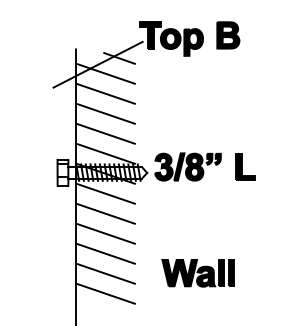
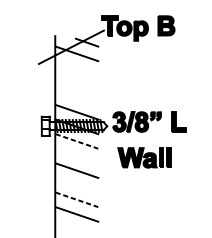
line: (105, 93) -> (76, 68), removed
line: (105, 113) -> (76, 82), removed
line: (105, 133) -> (76, 97), removed
line: (105, 193) -> (76, 141), solid -> dashed
line: (105, 213) -> (76, 155), removed
line: (105, 253) -> (76, 185), removed
line: (105, 273) -> (76, 199), solid -> dashed
part: (197, 273) -> (143, 158), moved

